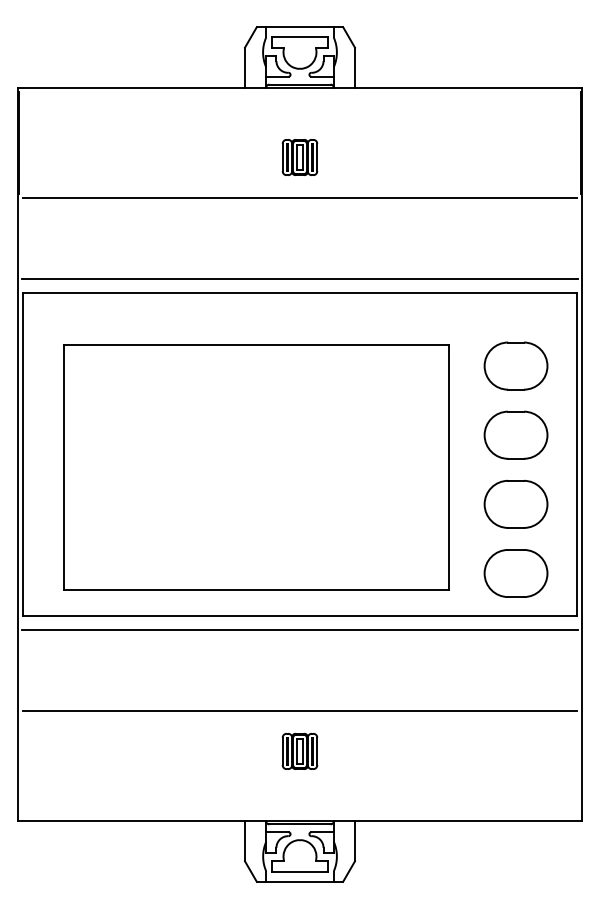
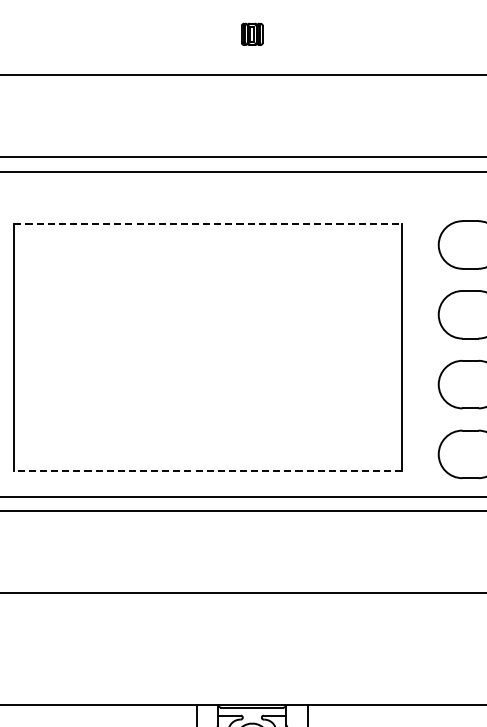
part: (299, 157) -> (251, 34), size x0.6
line: (257, 345) -> (209, 224), solid -> dashed
line: (256, 590) -> (208, 471), solid -> dashed
part: (299, 751) -> (251, 634), removed

